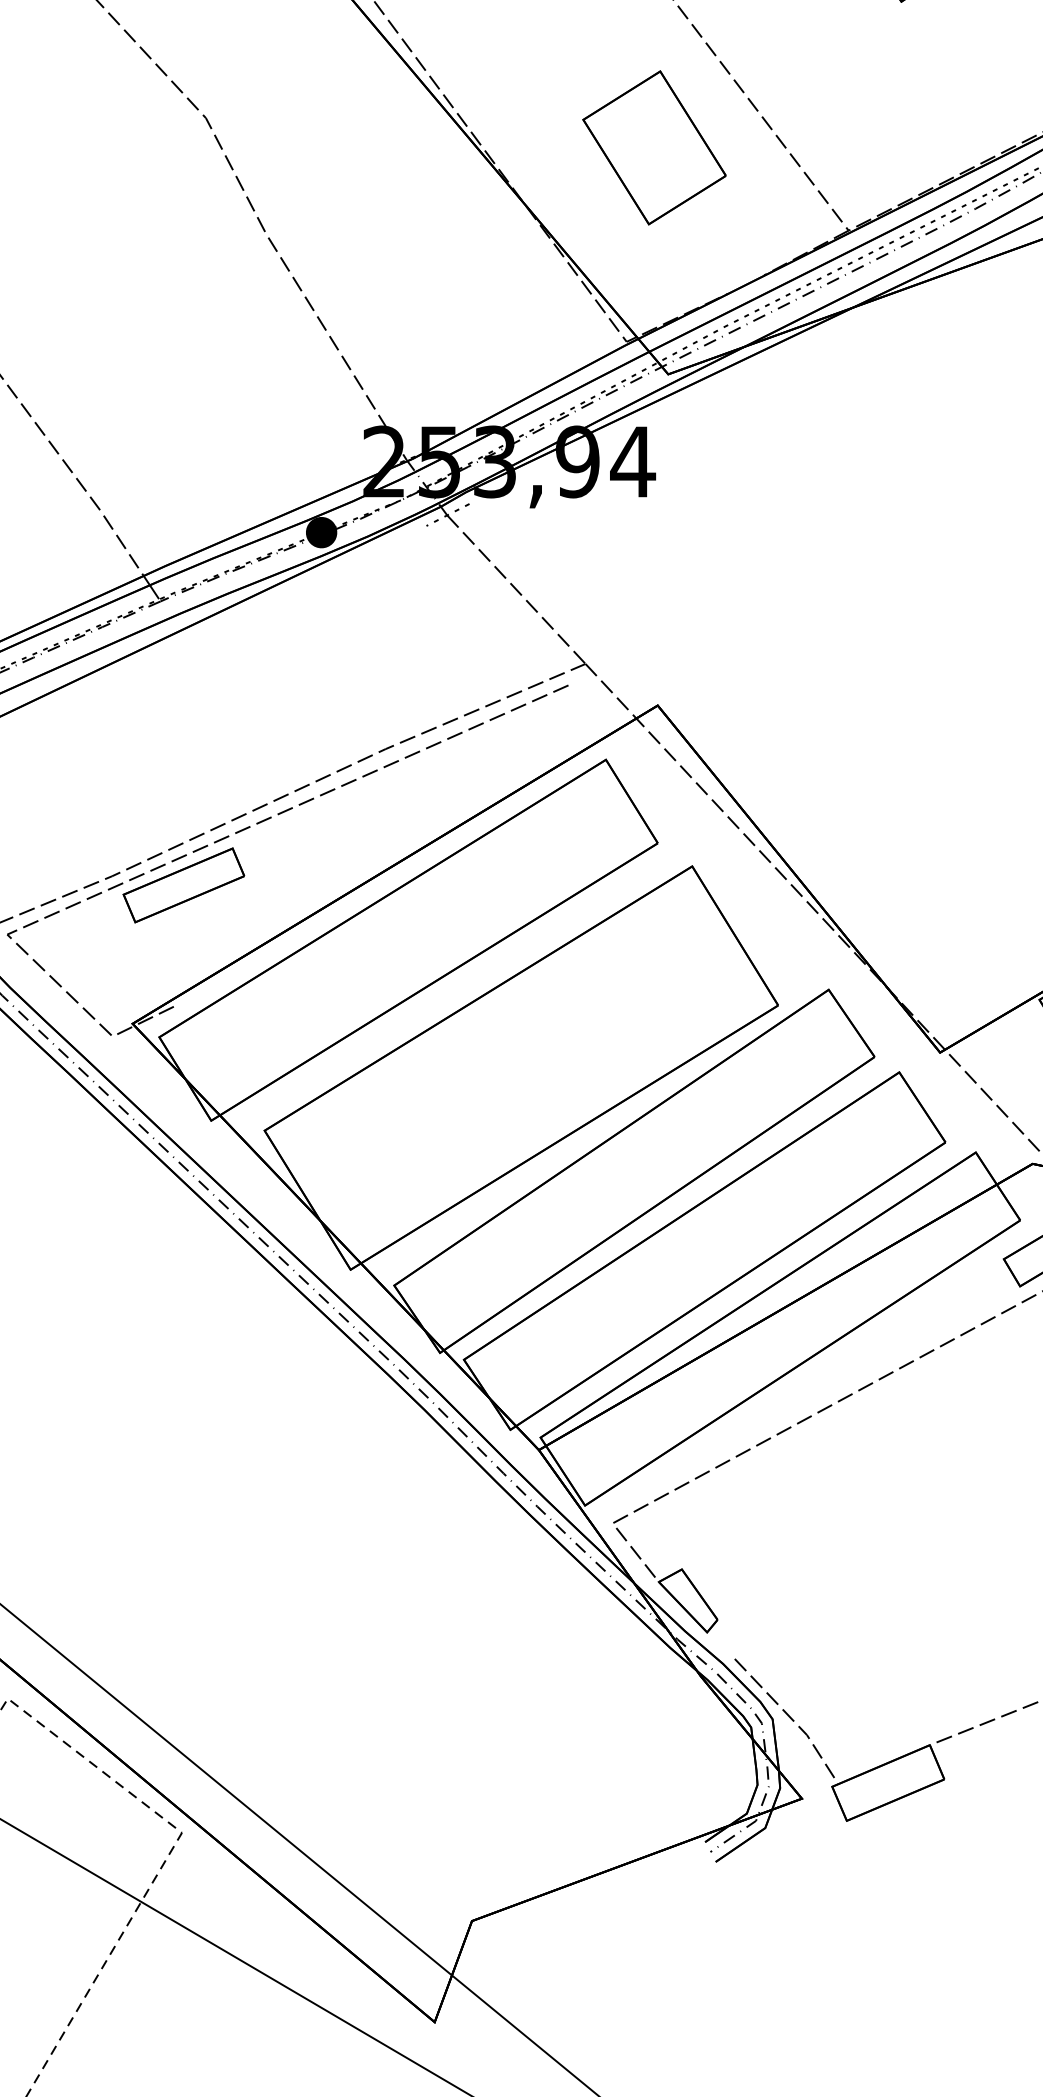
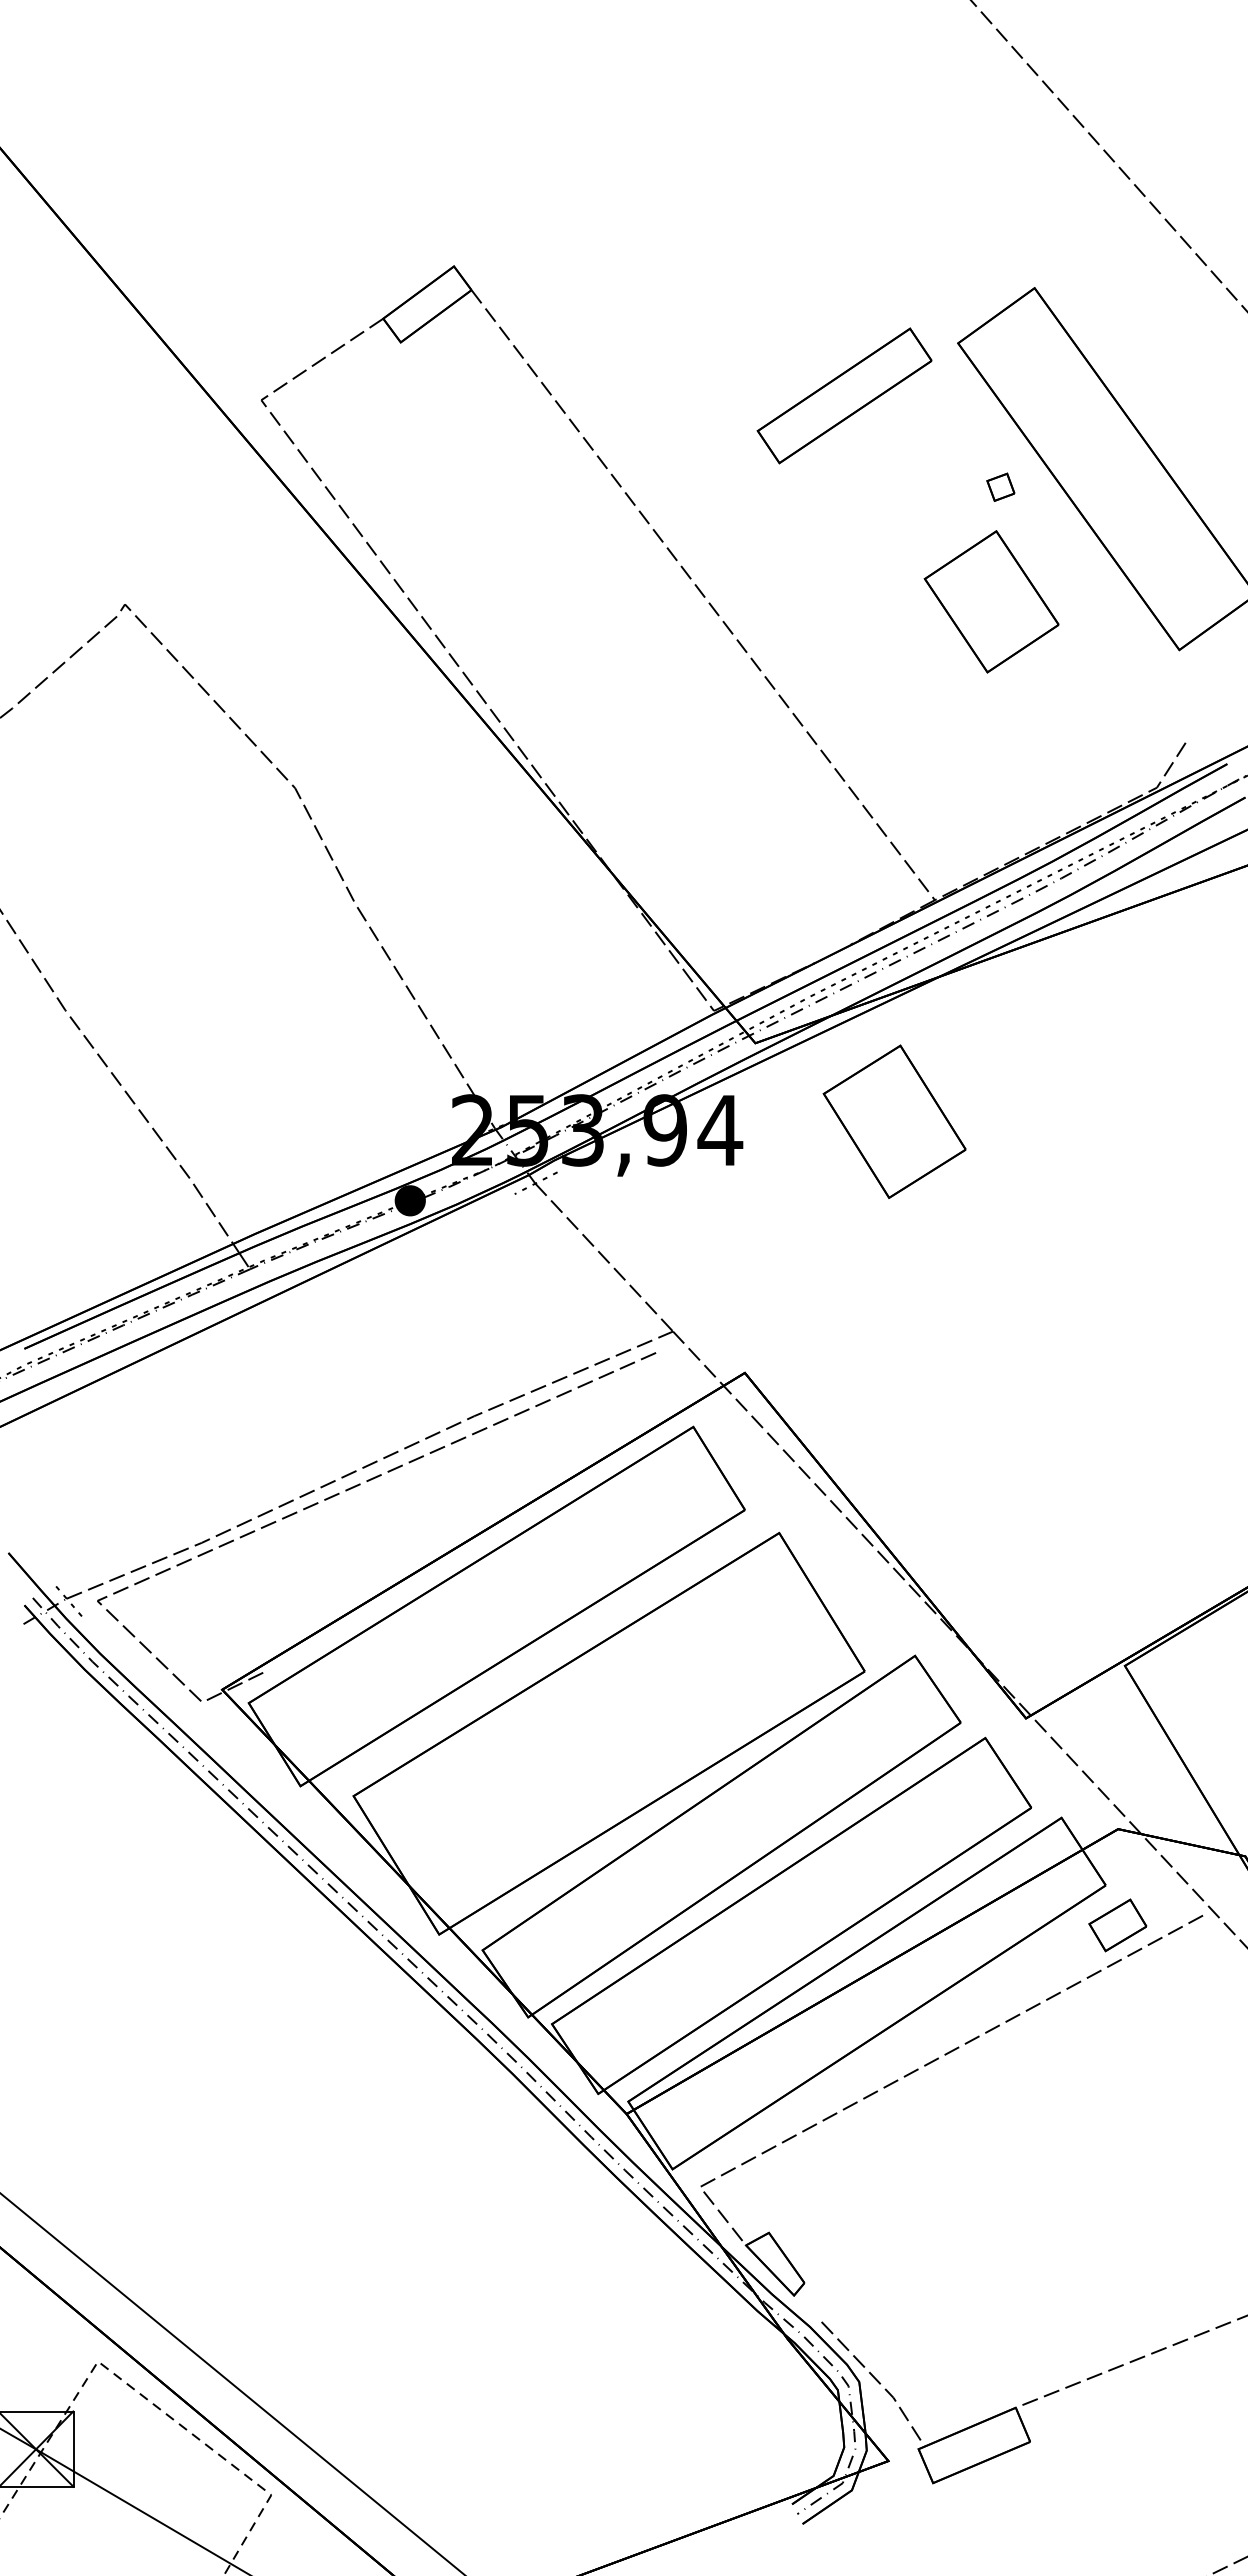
part: (654, 147) -> (894, 1121), moved
part: (184, 884) -> (273, 1551), removed

